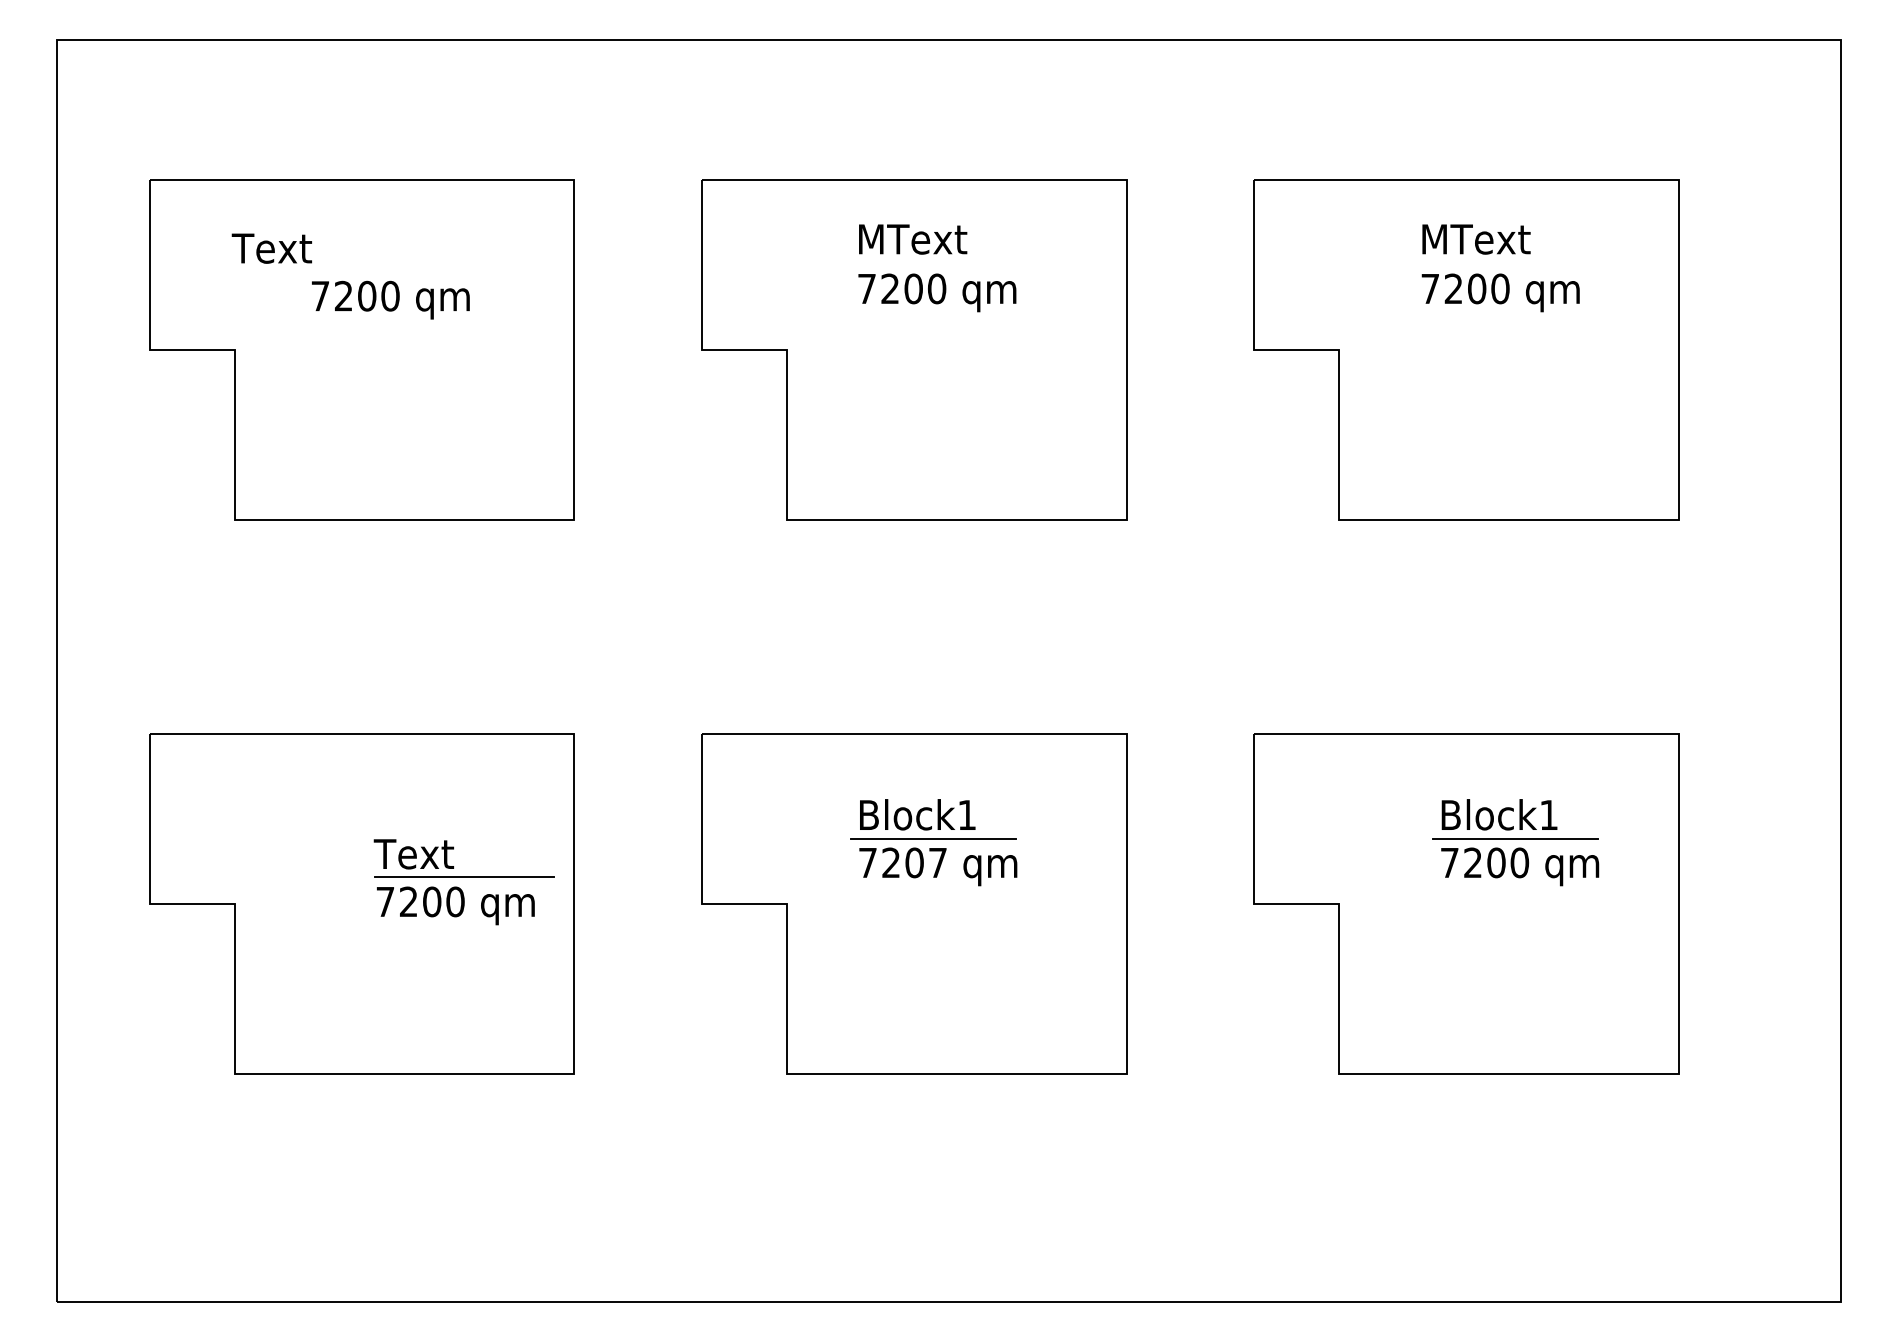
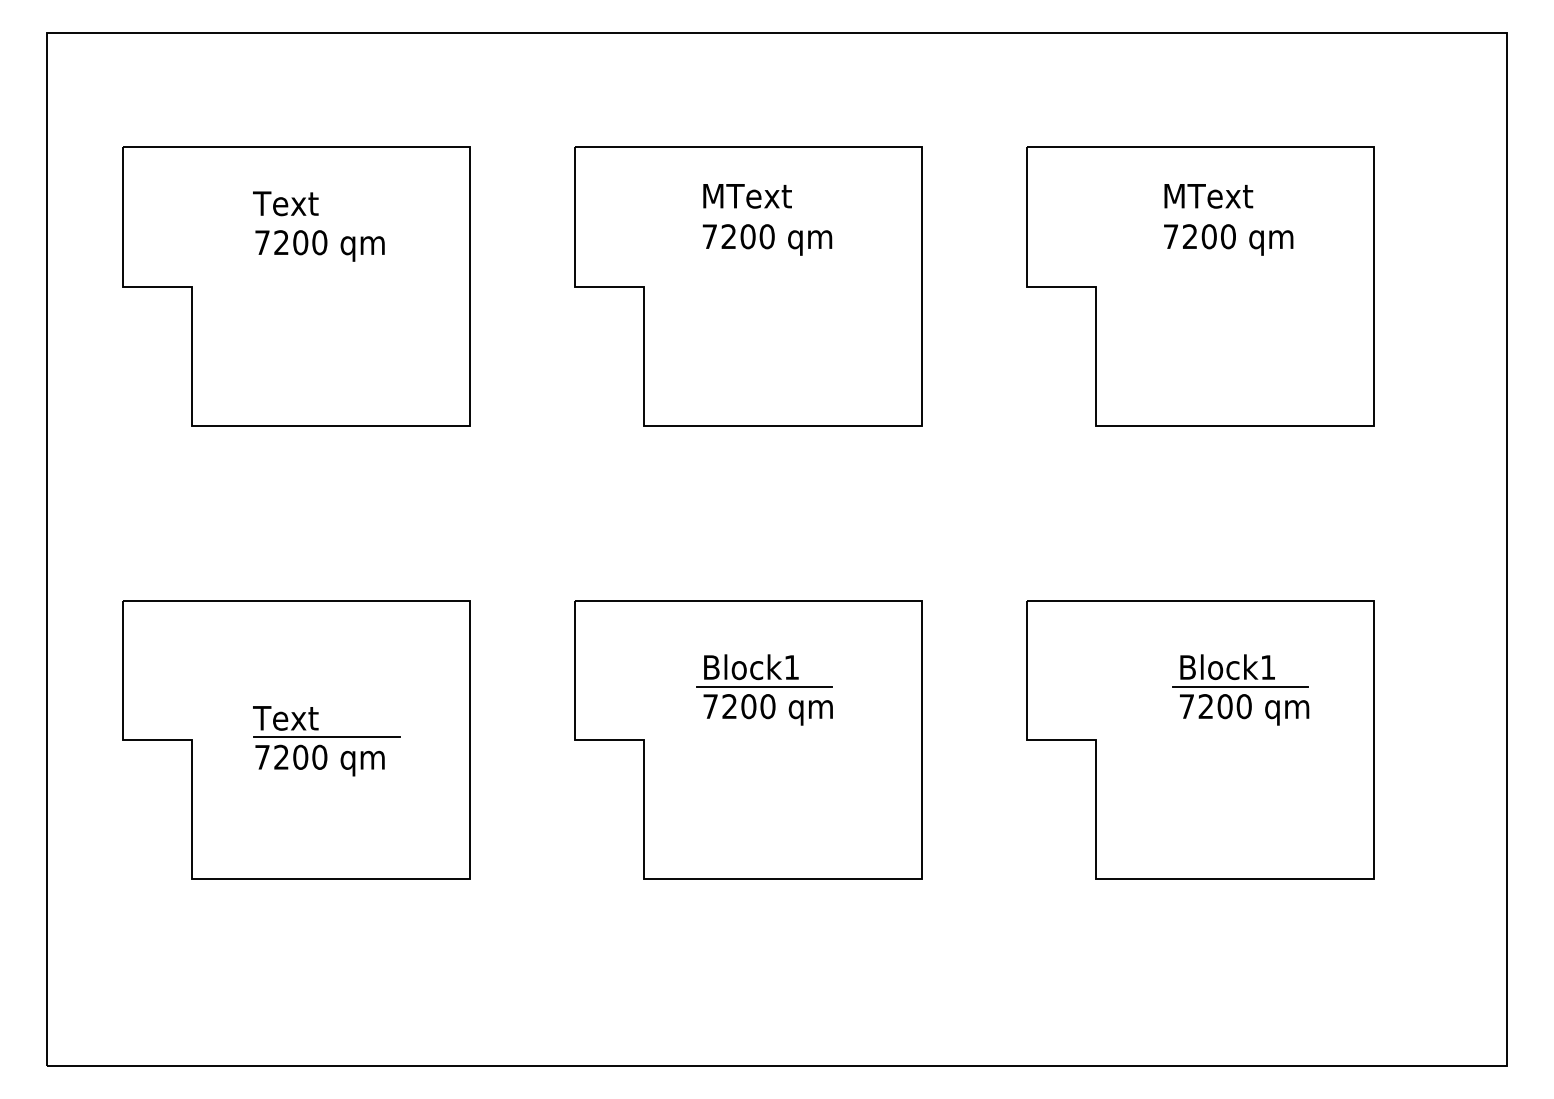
text: (271, 248) -> (285, 203), moved
text: (937, 862) -> (767, 706), 7207 -> 7200
part: (463, 882) -> (326, 741), moved

